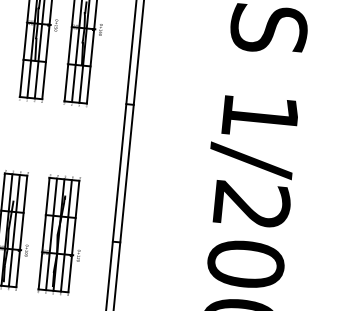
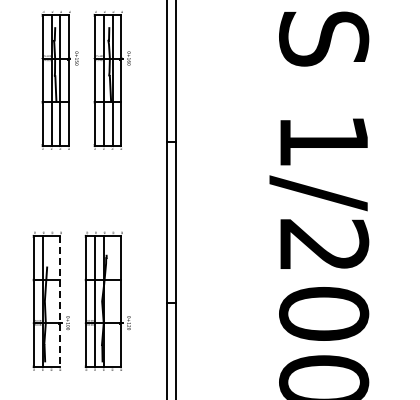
line: (14, 230) -> (51, 301), removed
line: (22, 231) -> (60, 301), solid -> dashed
line: (66, 235) -> (112, 301), removed

